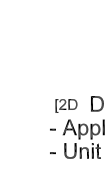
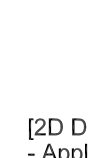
part: (66, 105) -> (45, 128), size x1.43

